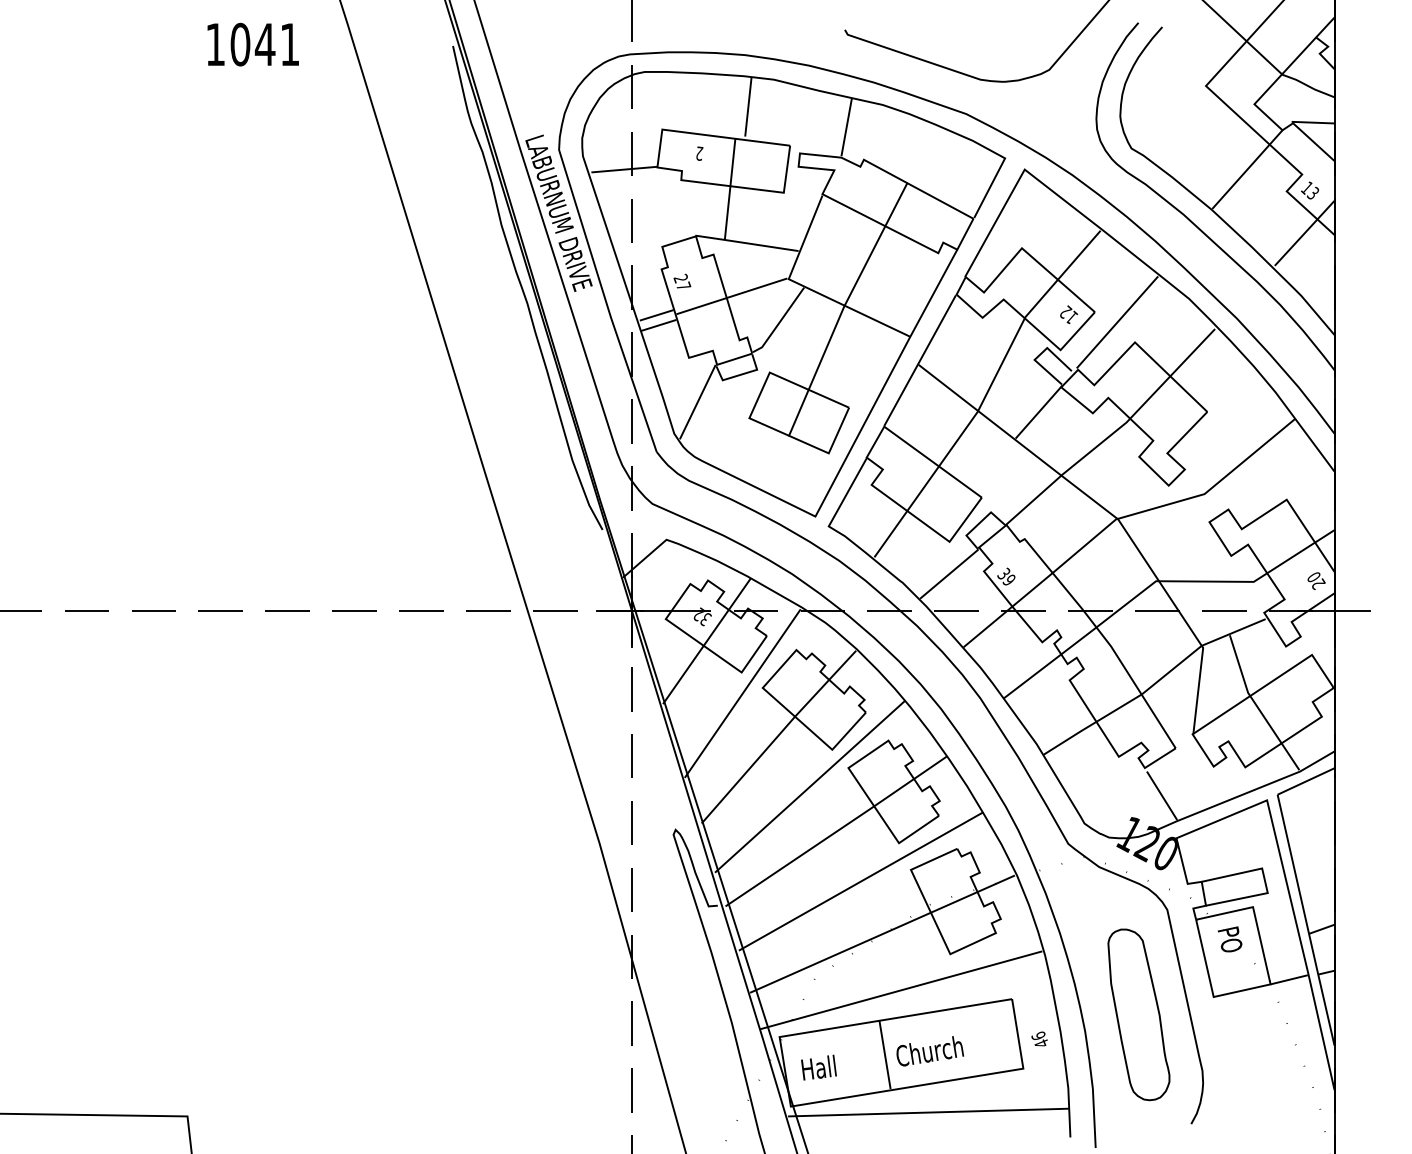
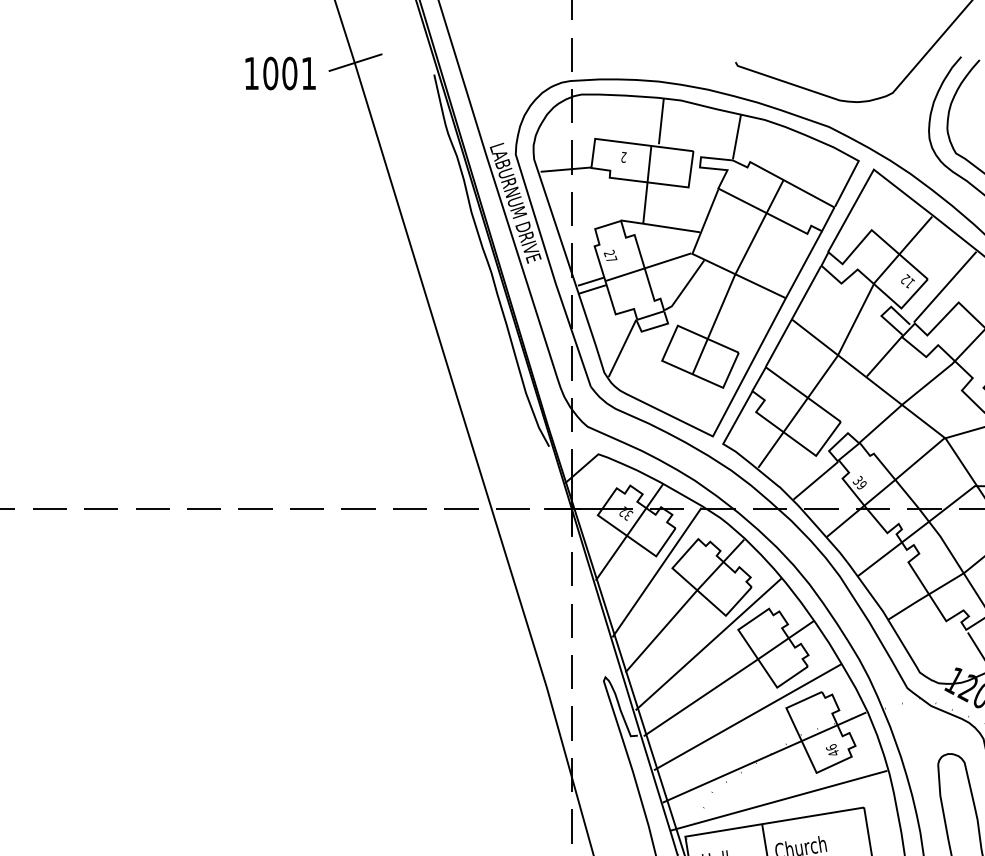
line: (350, 30) -> (355, 62), added
text: (264, 44) -> (289, 73), 1041 -> 1001
text: (1039, 1038) -> (832, 749), moved

